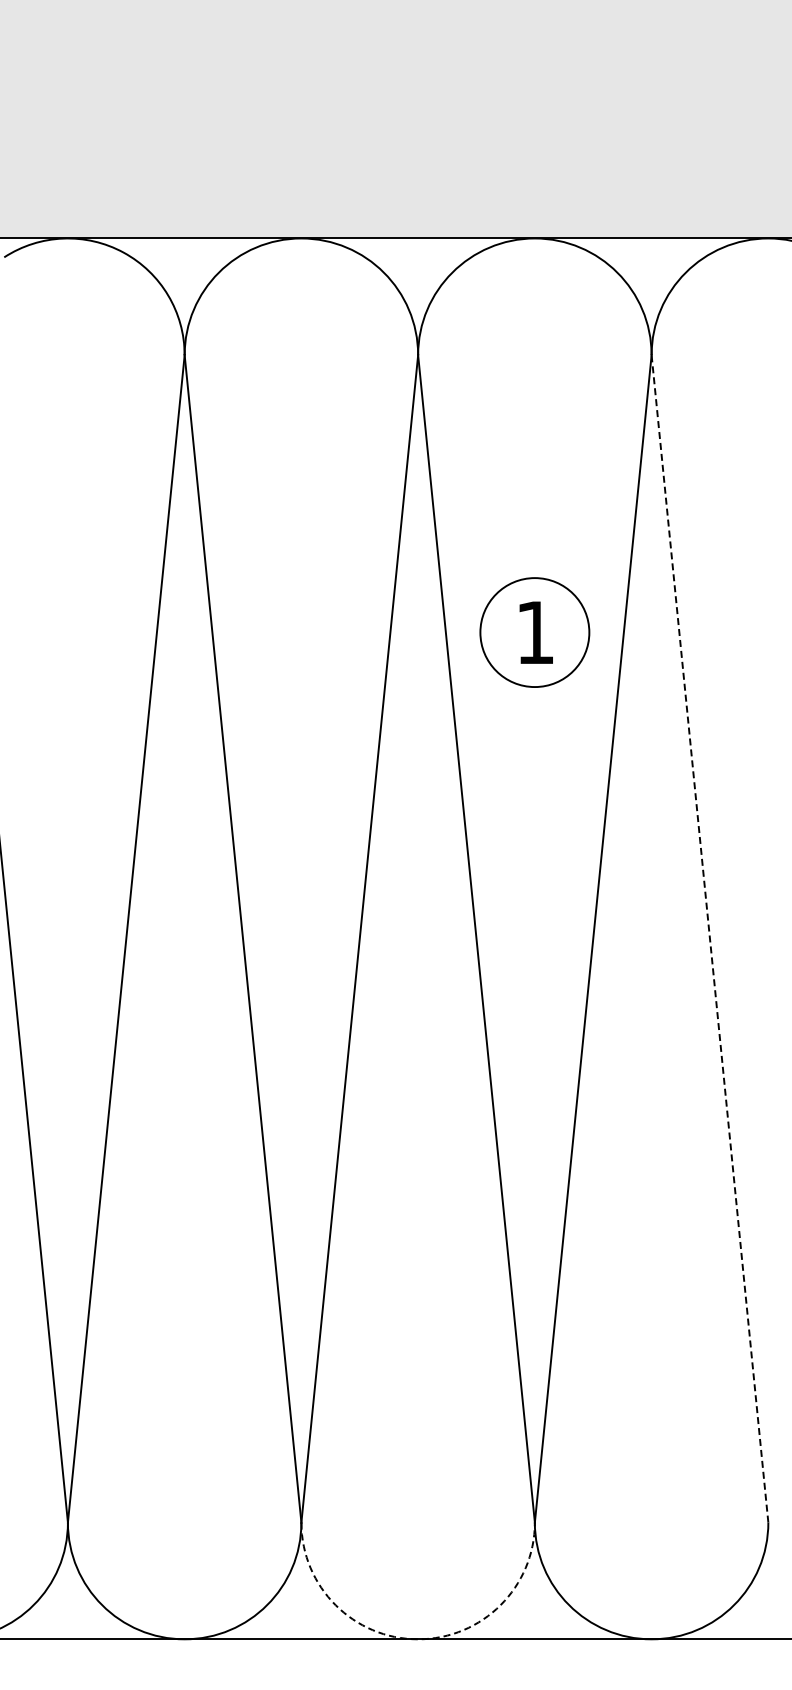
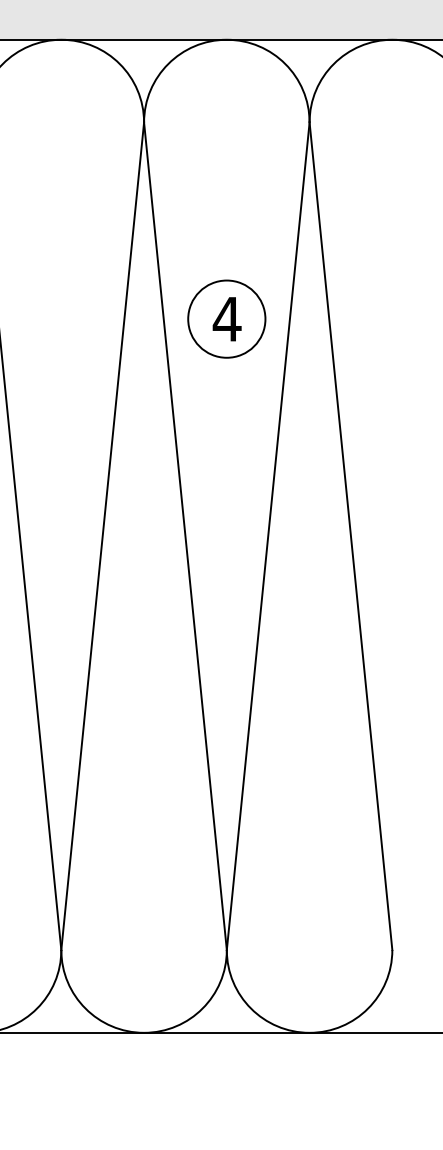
text: (535, 632) -> (227, 319), 1 -> 4
line: (709, 938) -> (350, 536), dashed -> solid
arc: (418, 1639) -> (144, 1032), dashed -> solid

